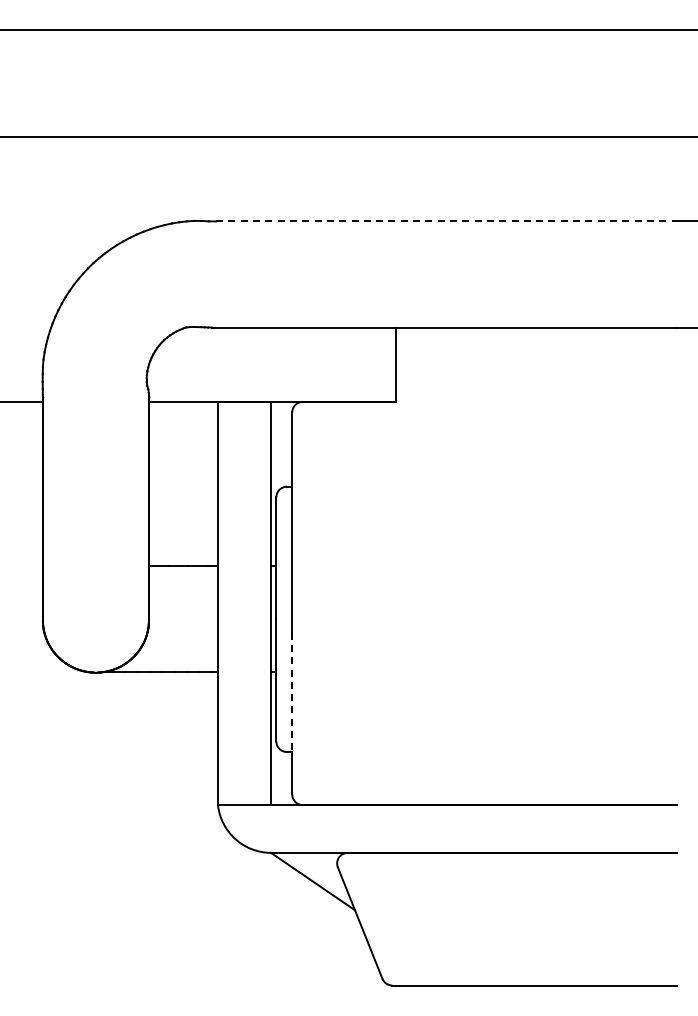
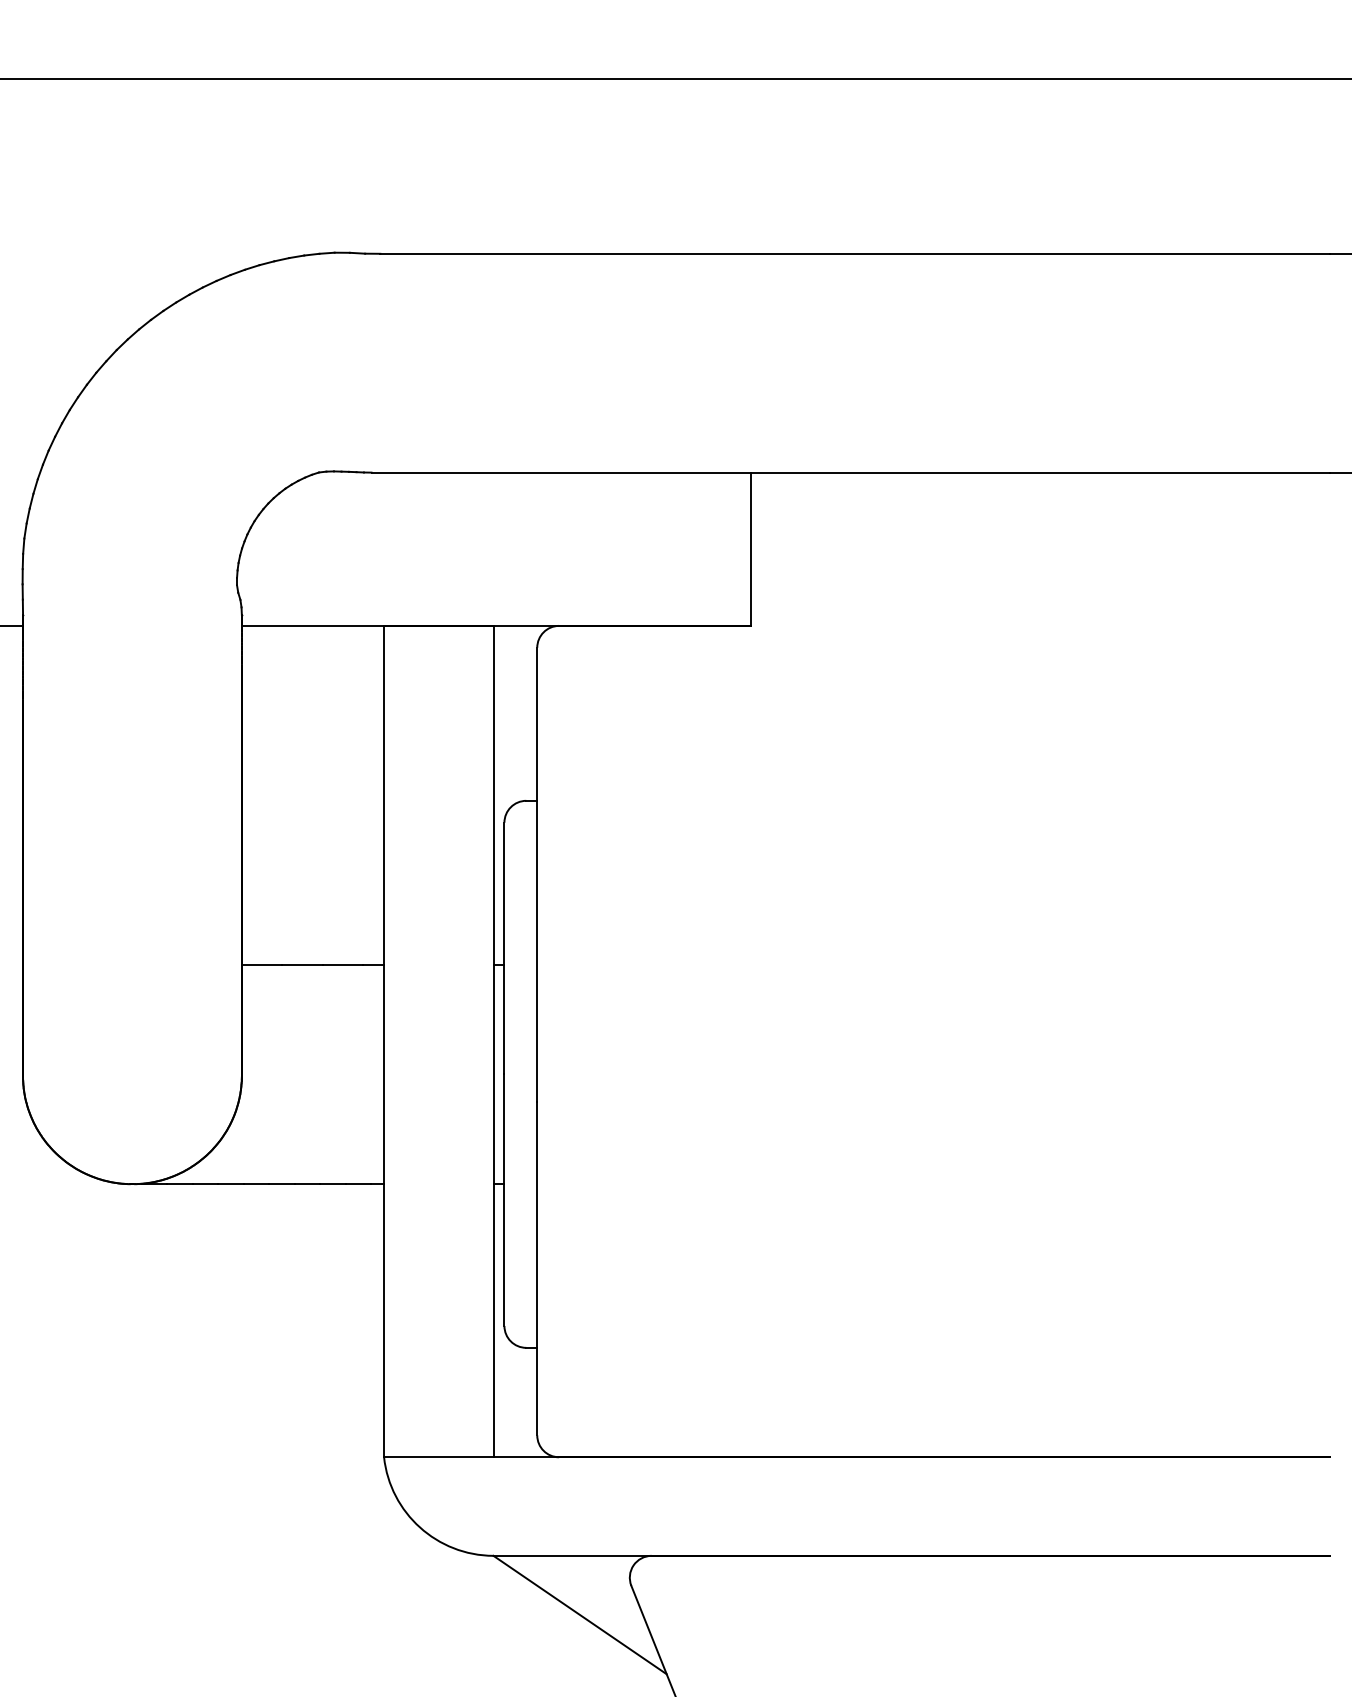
line: (447, 221) -> (857, 253), dashed -> solid
line: (292, 692) -> (537, 1225), dashed -> solid

